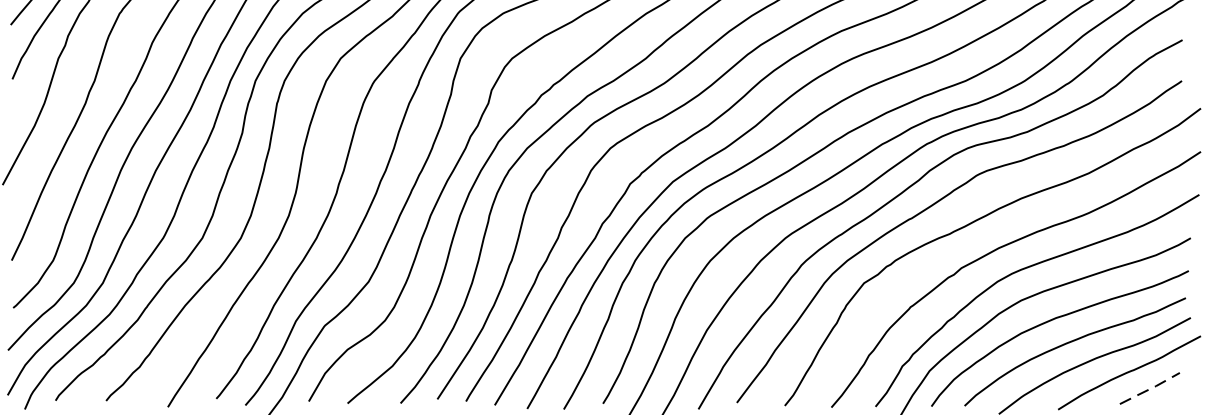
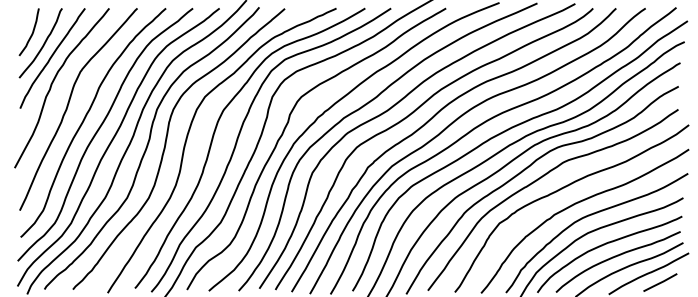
line: (1151, 388) -> (661, 282), dashed -> solid

